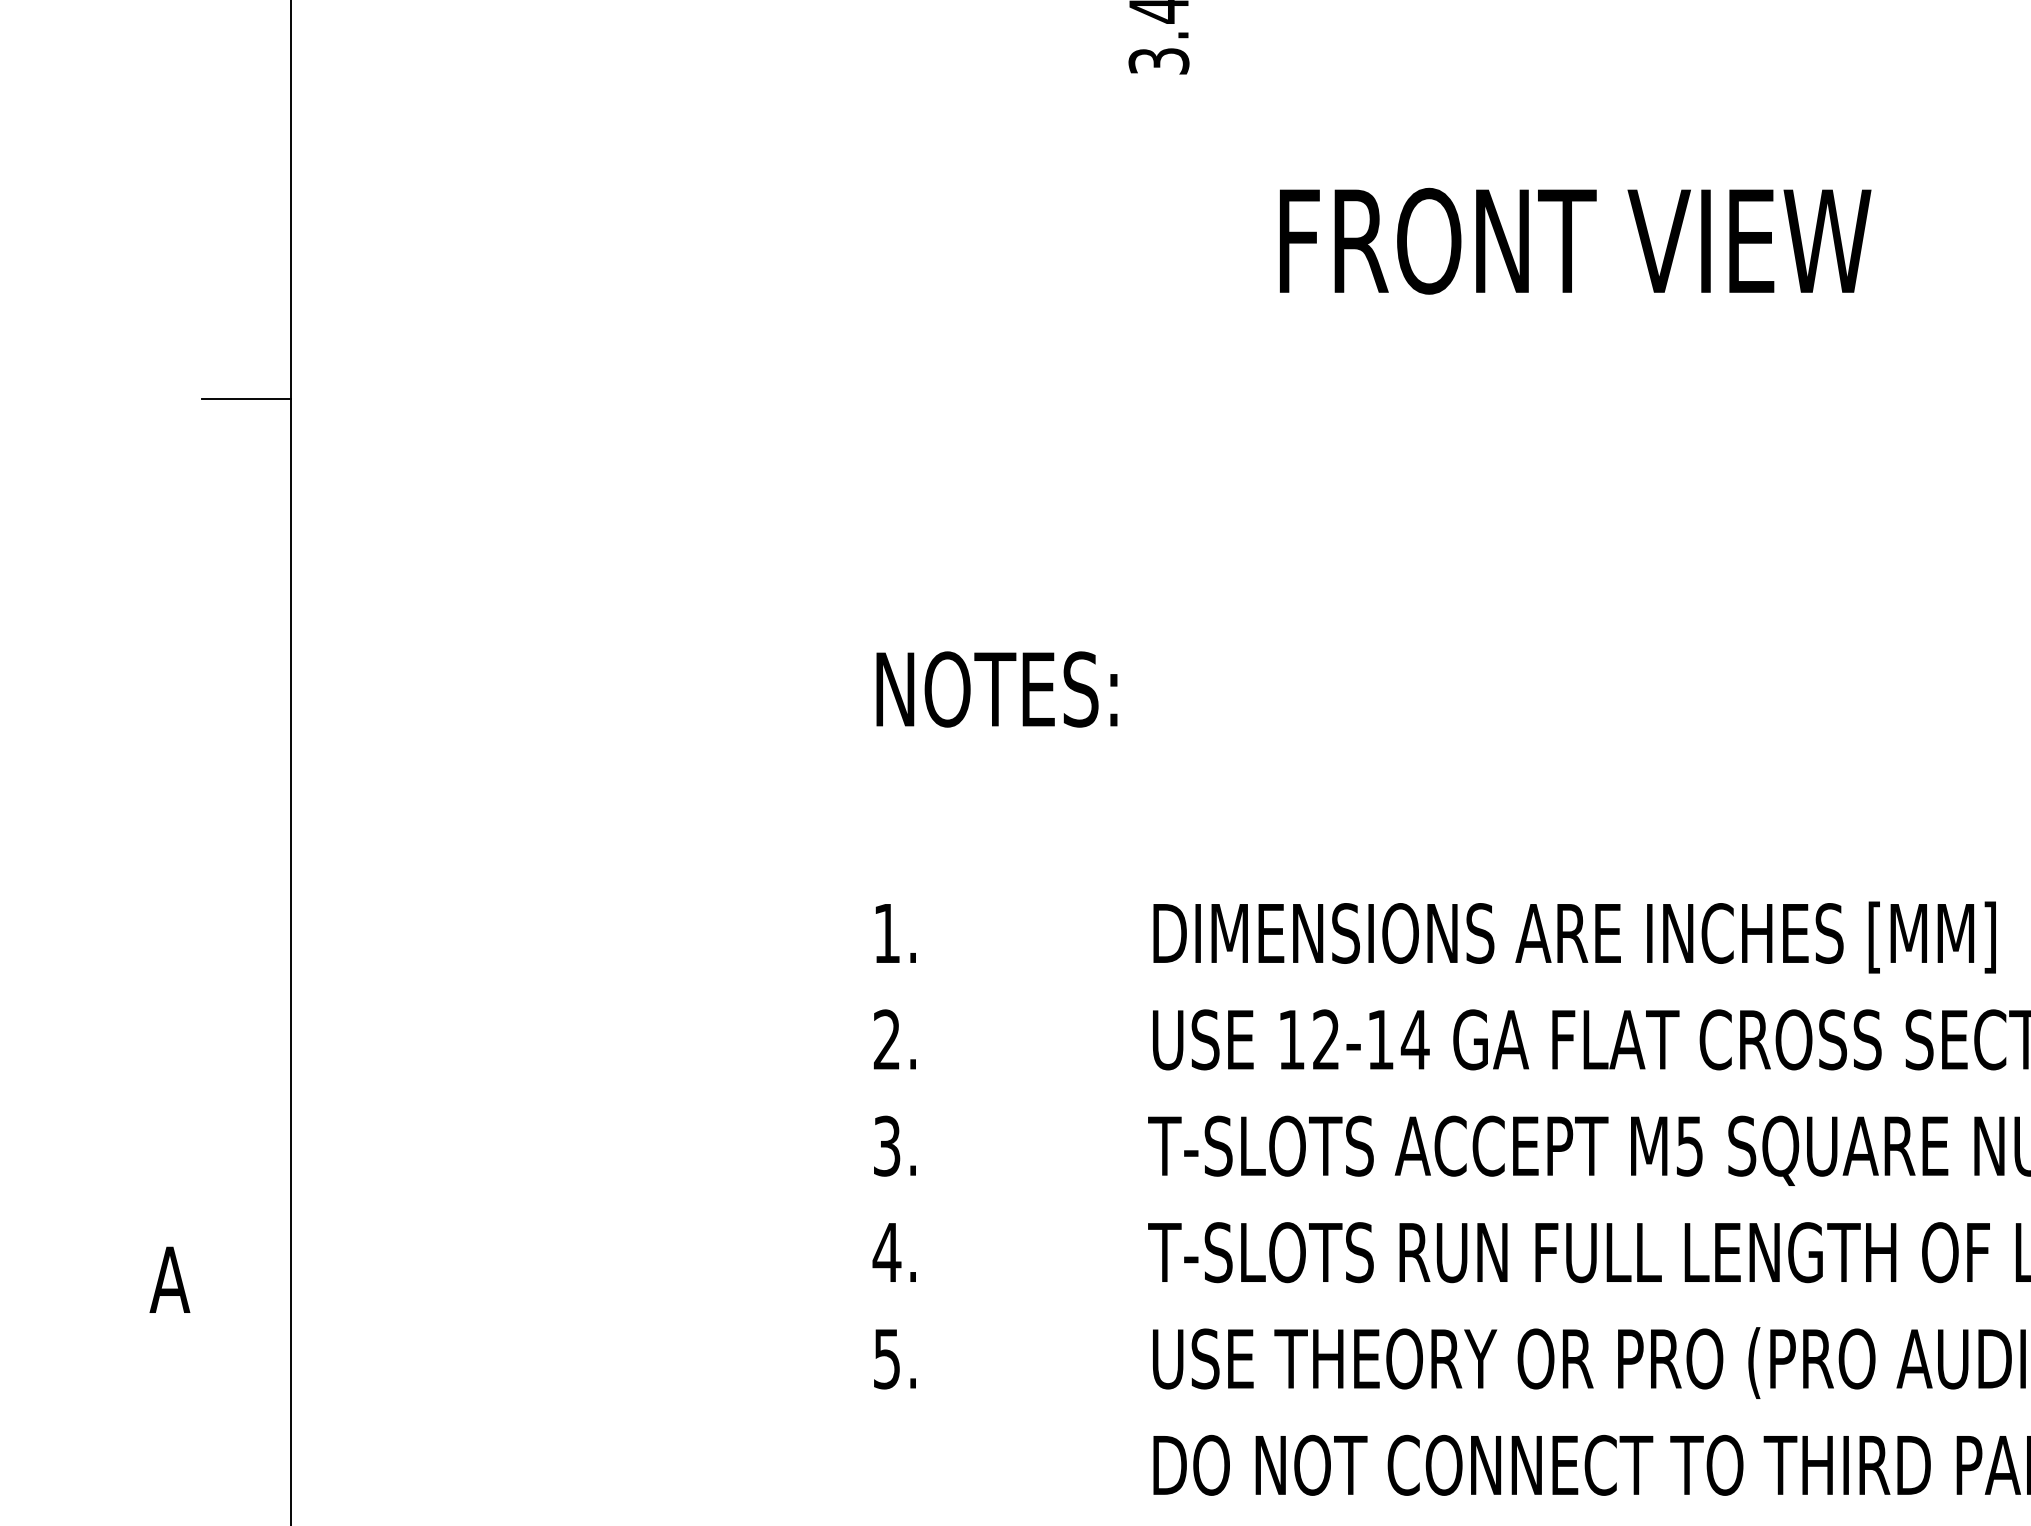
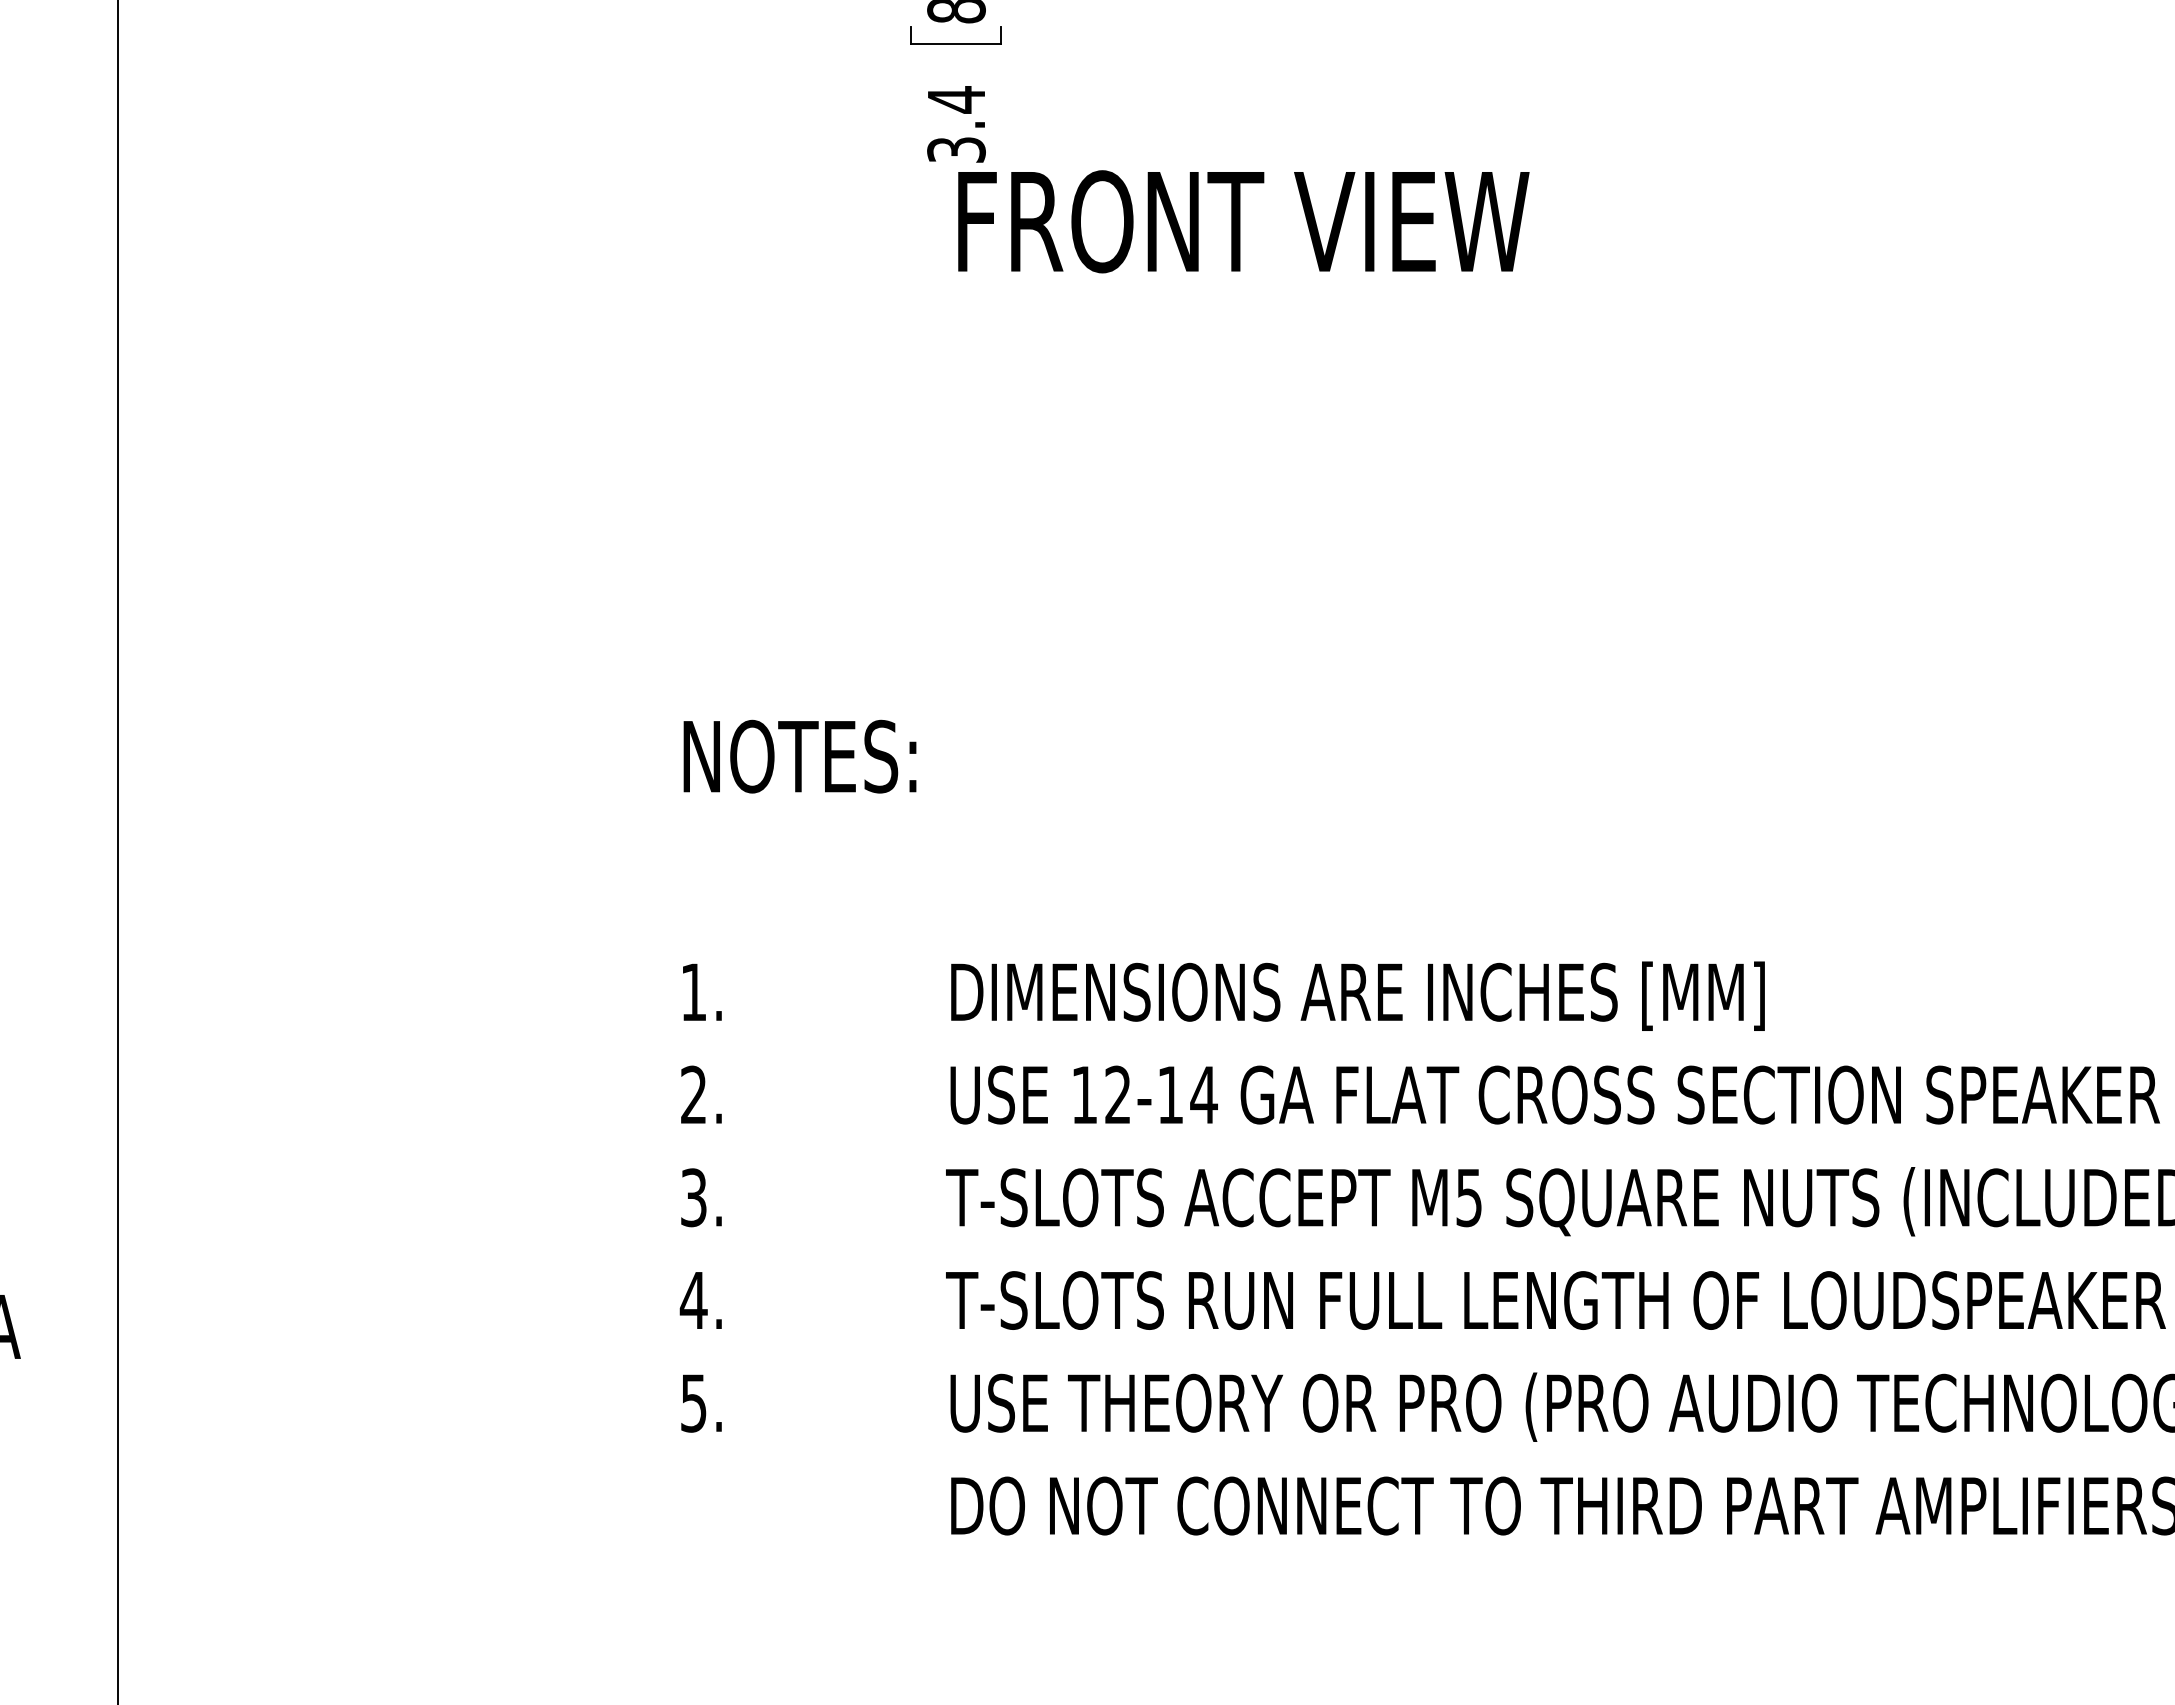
text: (1575, 240) -> (1243, 221), moved
line: (245, 399) -> (74, 476), removed

